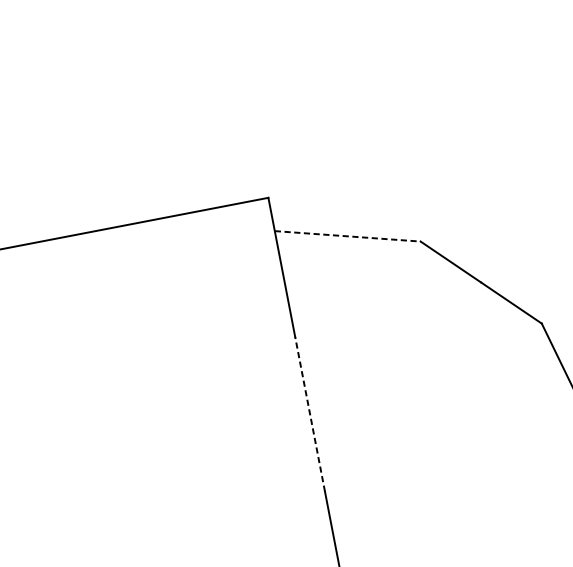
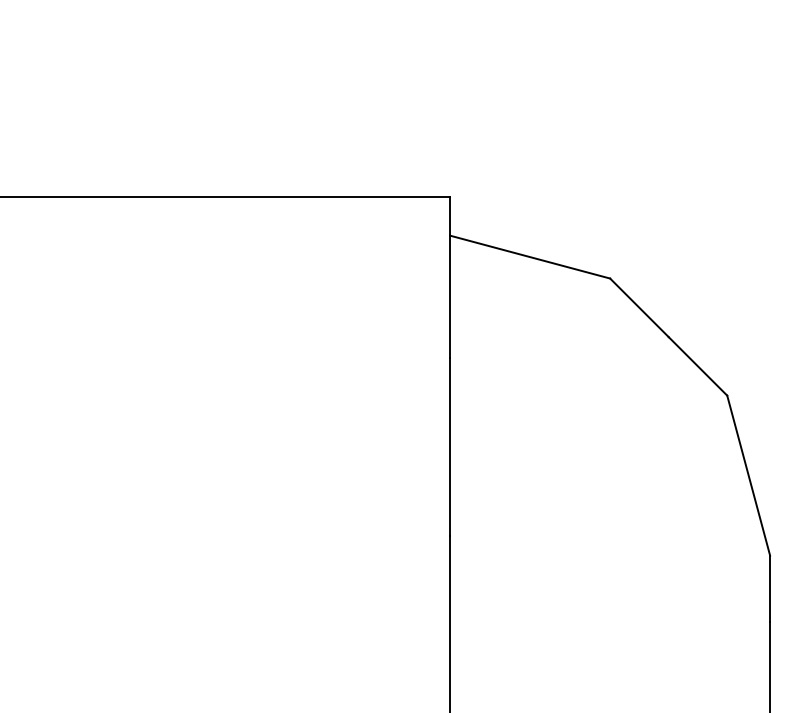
line: (348, 236) -> (530, 257), dashed -> solid
line: (310, 413) -> (450, 446), dashed -> solid

